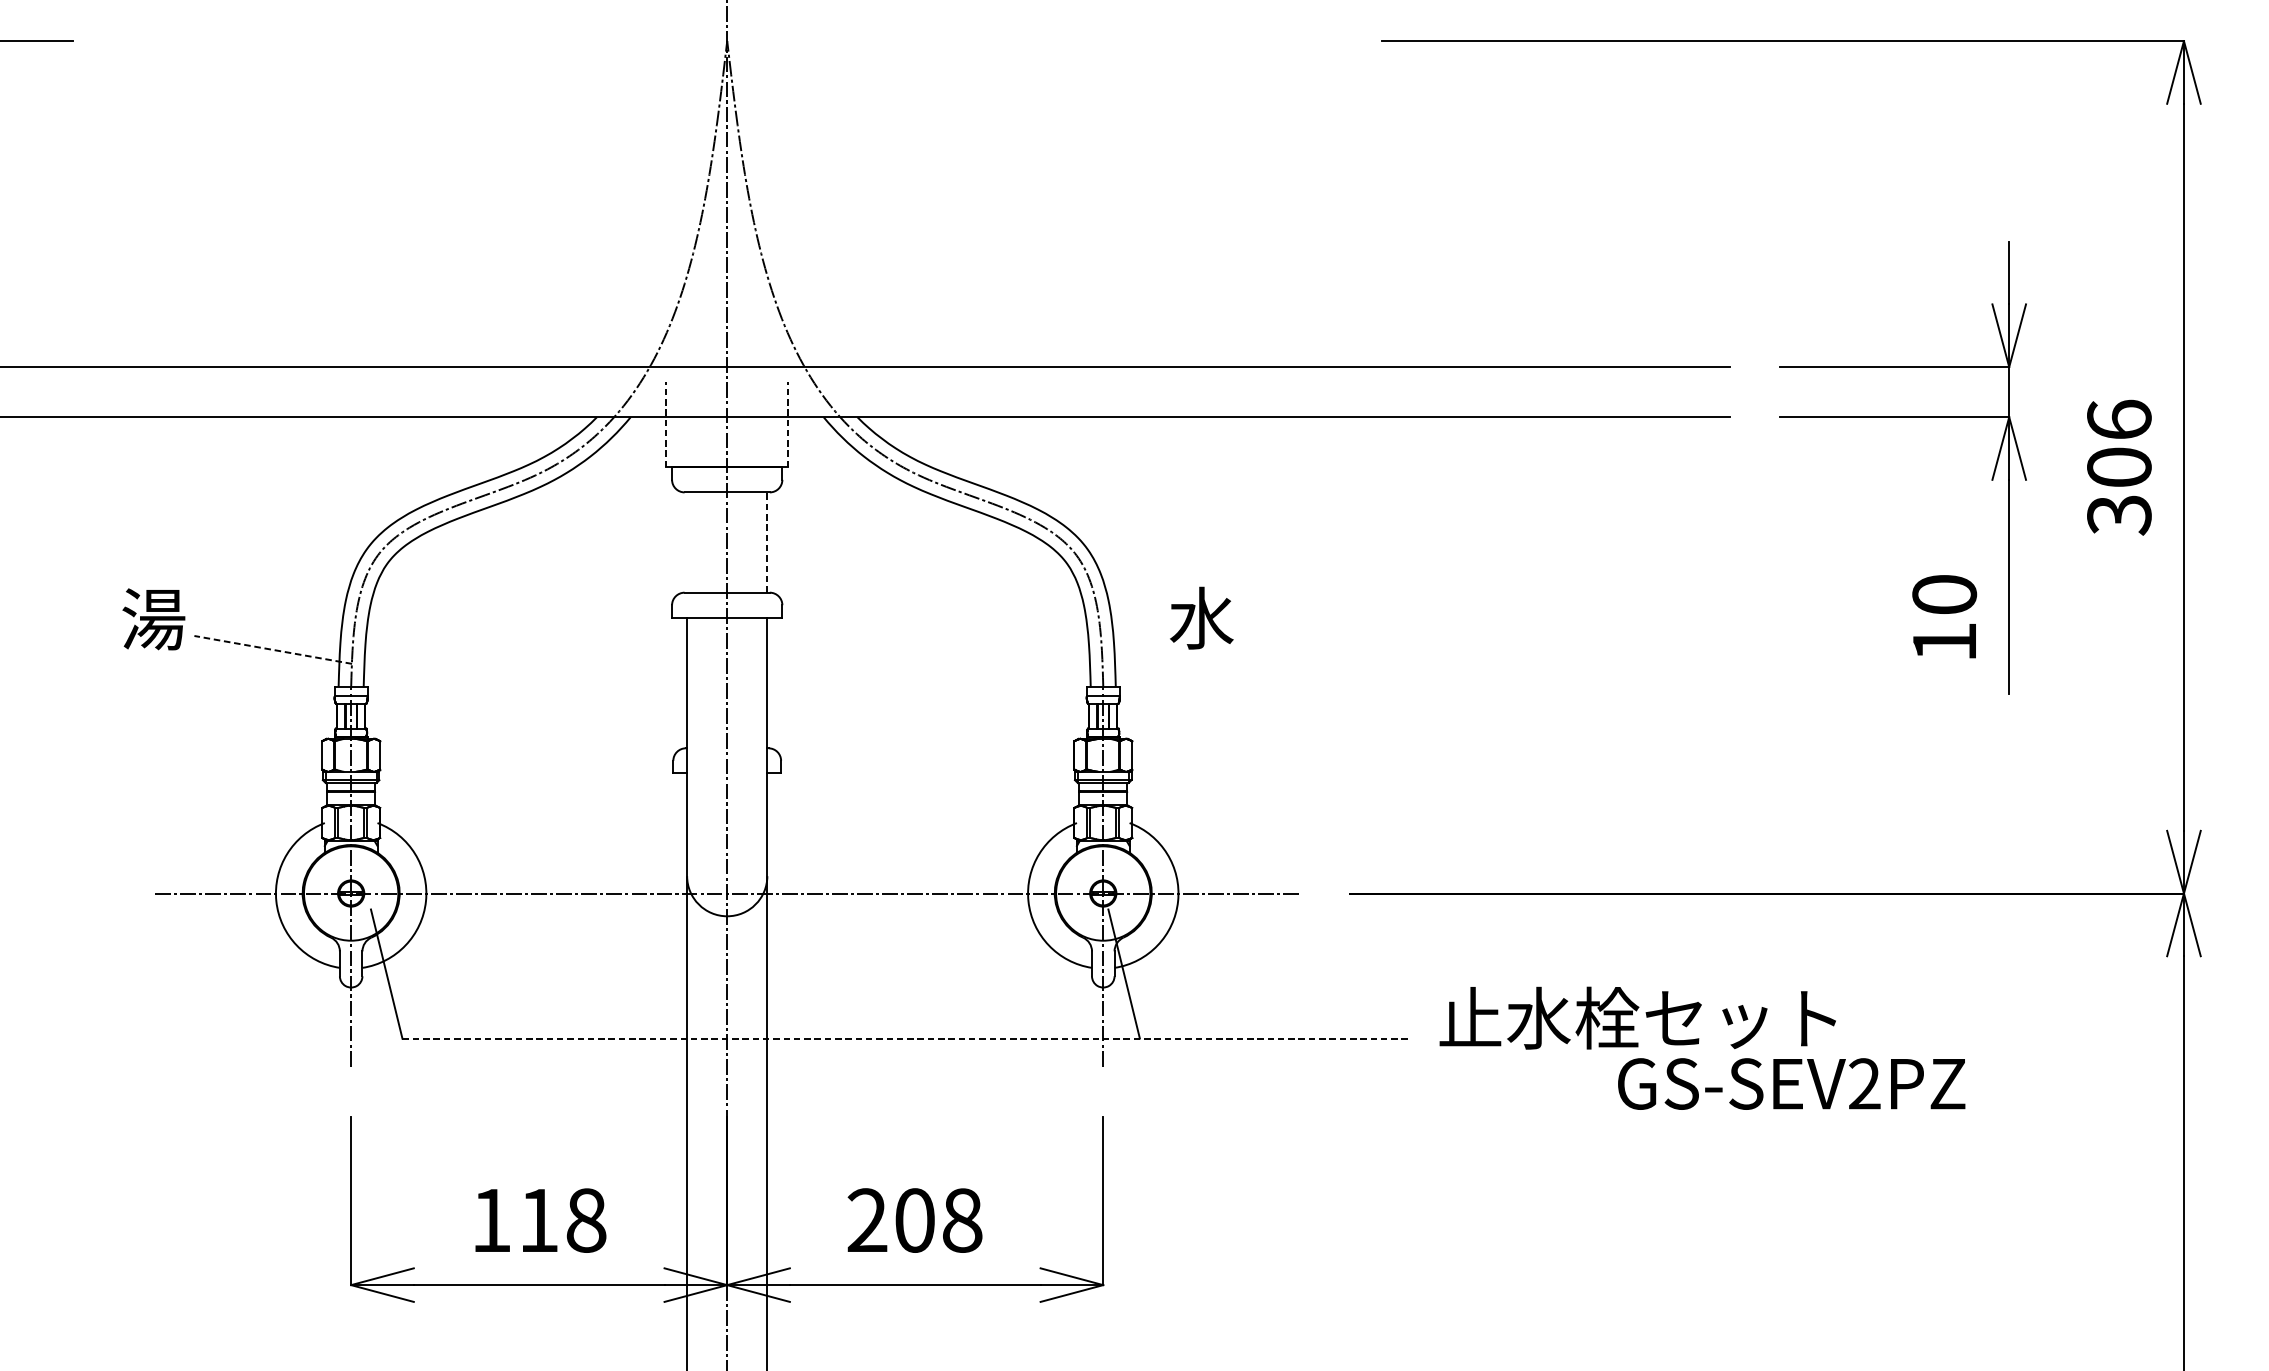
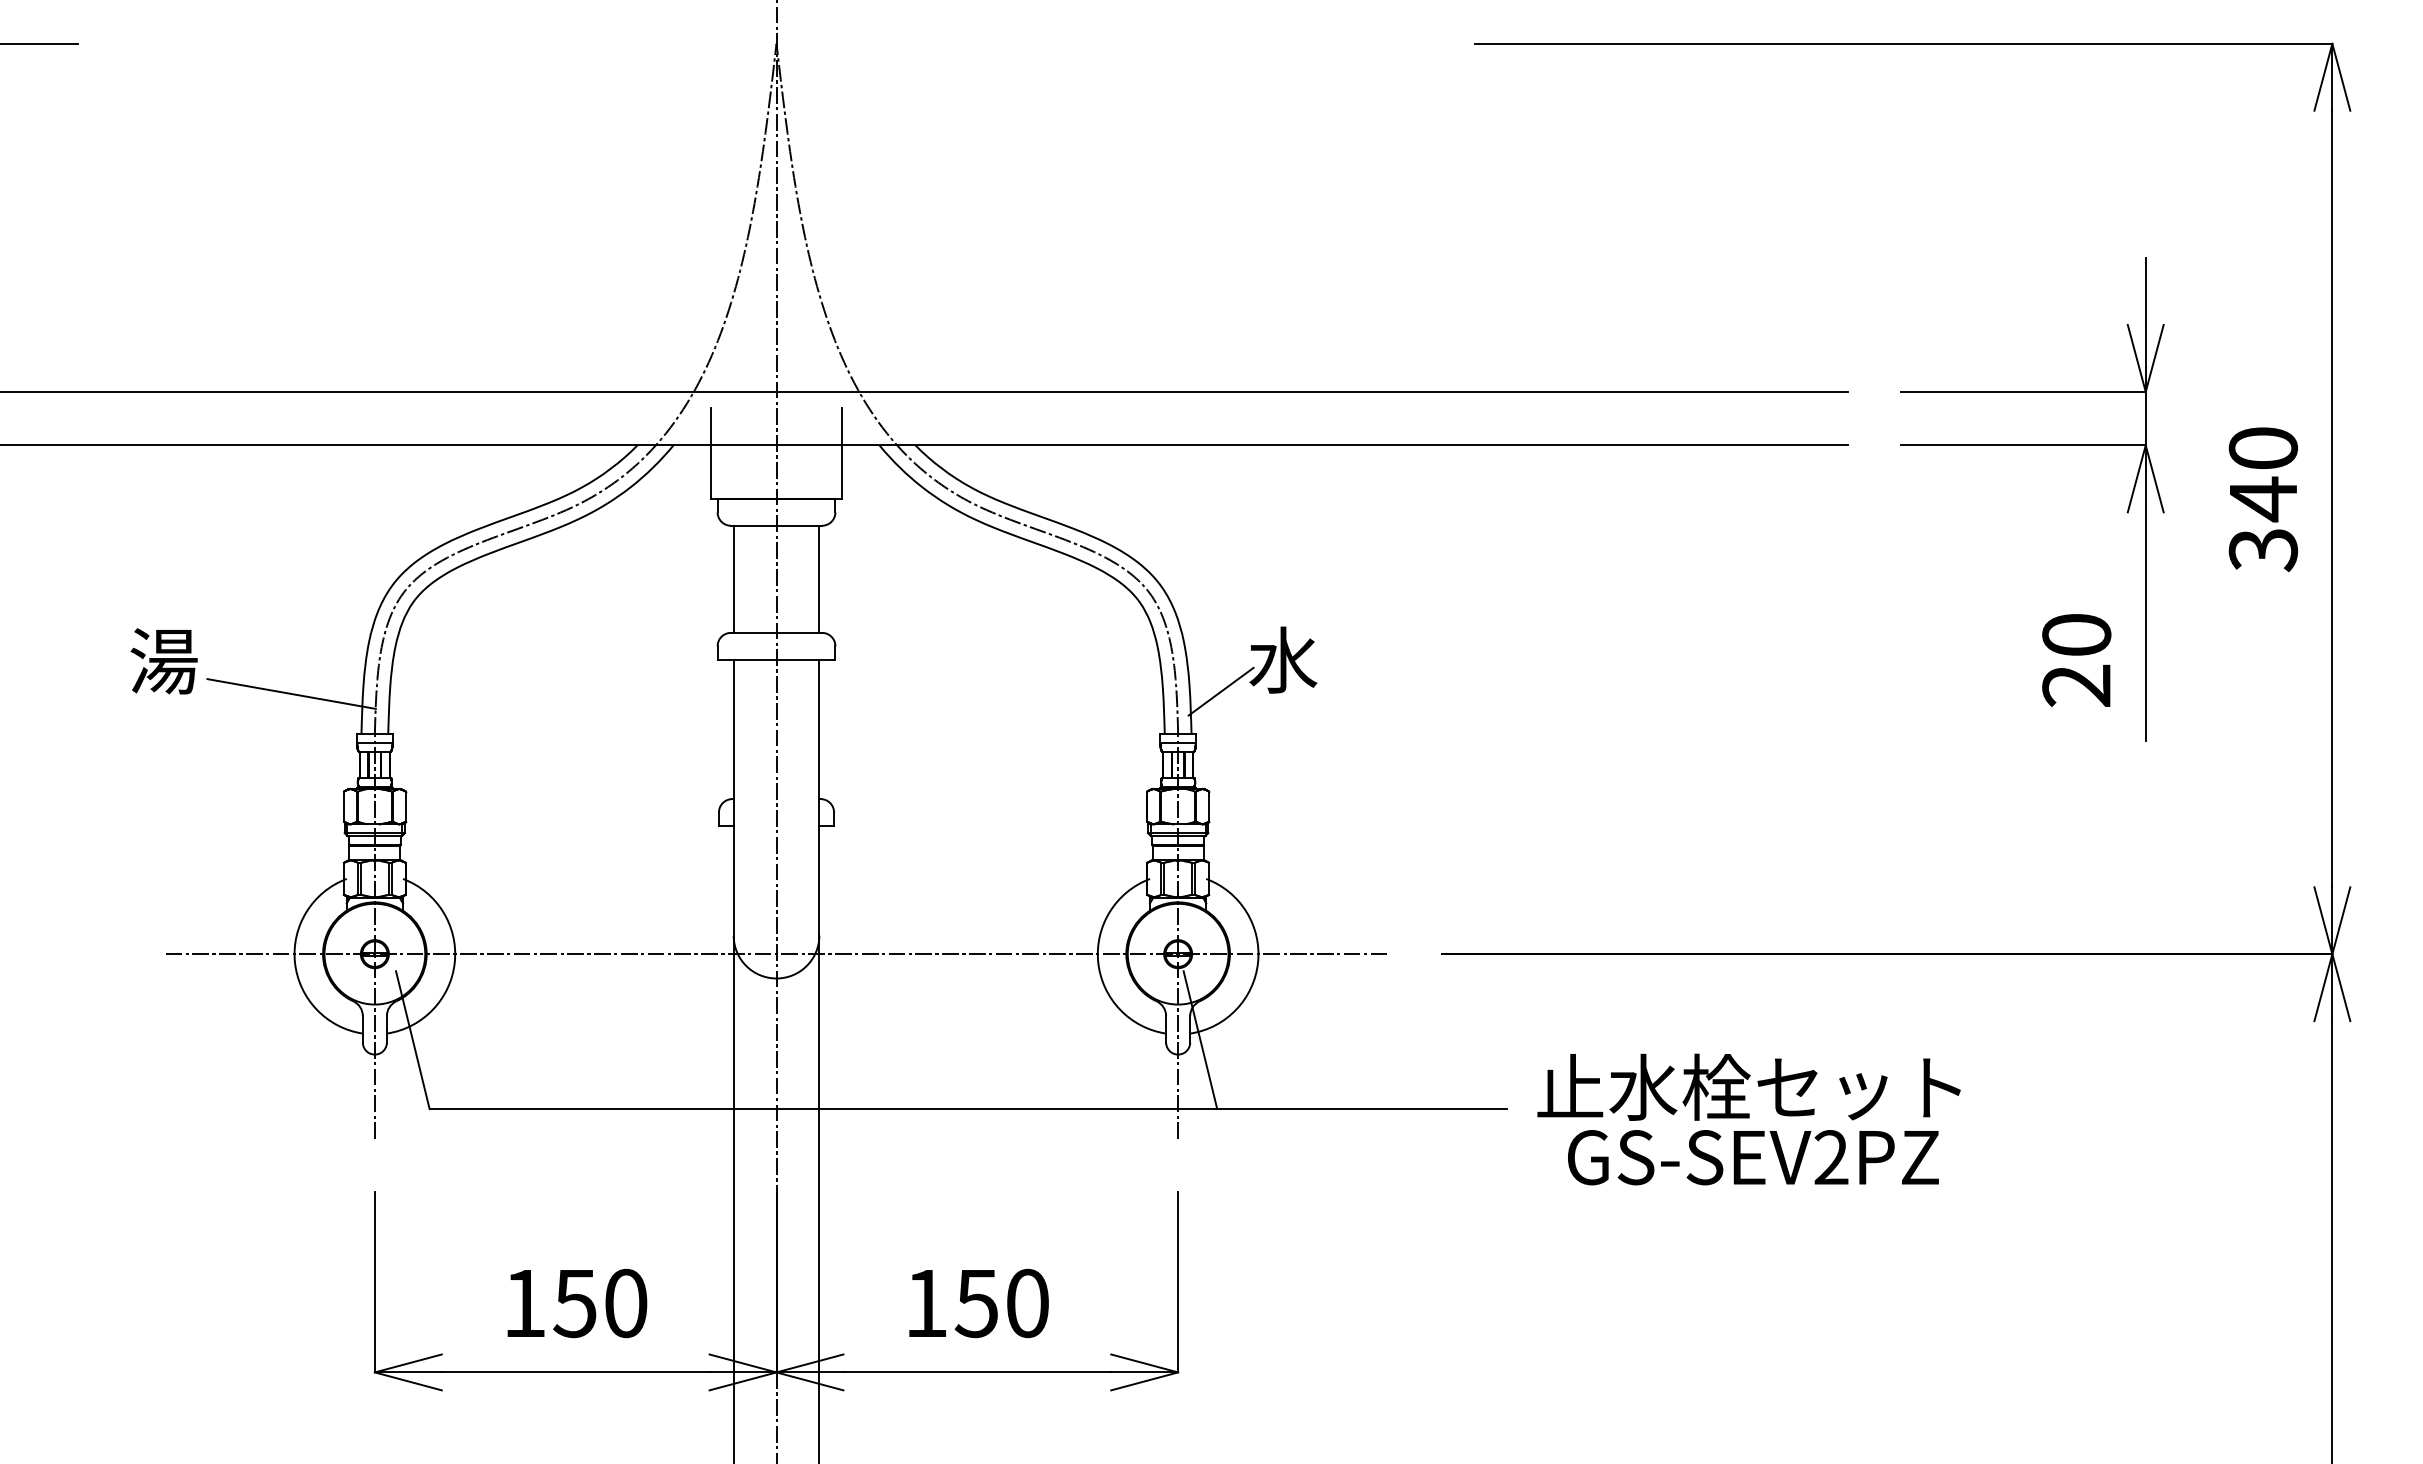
line: (666, 424) -> (711, 453), dashed -> solid
line: (788, 424) -> (841, 453), dashed -> solid
text: (2118, 444) -> (2262, 474), 306 -> 340
line: (686, 541) -> (733, 578), added
line: (767, 542) -> (819, 579), dashed -> solid
text: (1944, 641) -> (2076, 685), 10 -> 20
line: (1142, 647) -> (1220, 691), added
line: (273, 650) -> (291, 694), dashed -> solid
line: (906, 1038) -> (968, 1109), dashed -> solid
text: (1791, 1083) -> (1753, 1157), moved
text: (562, 1220) -> (600, 1303), 118 -> 150
text: (915, 1220) -> (977, 1303), 208 -> 150

